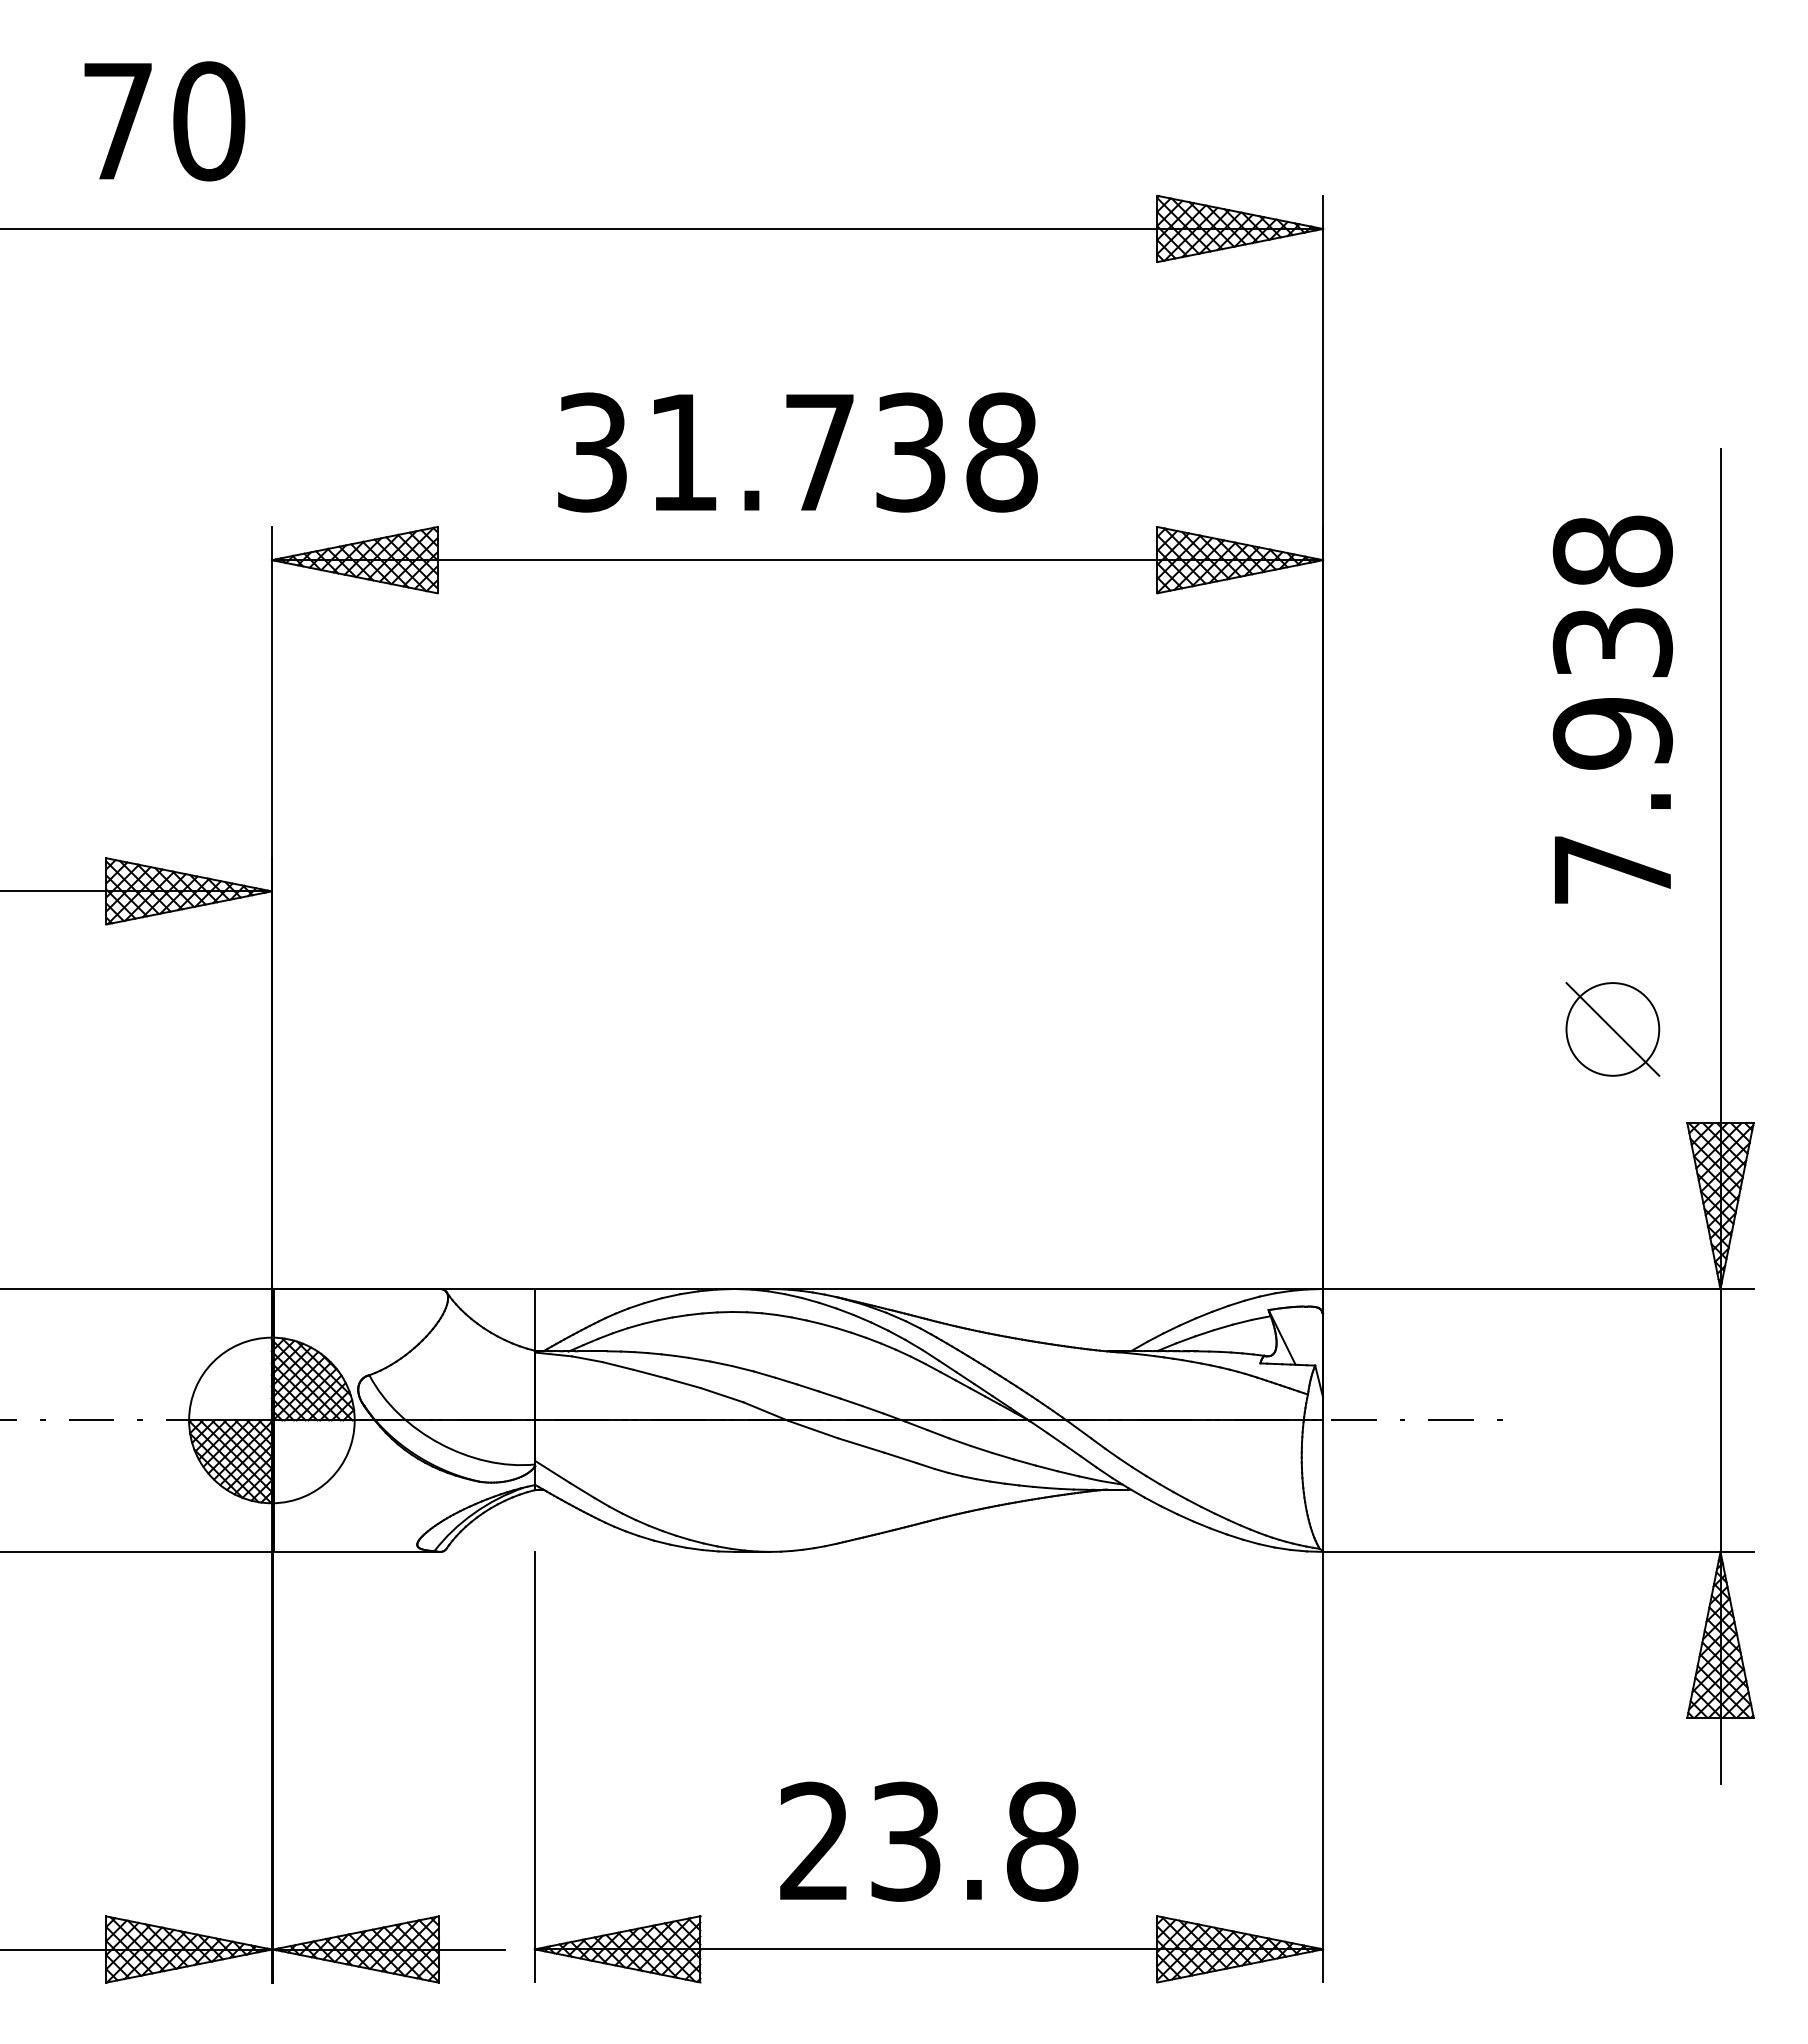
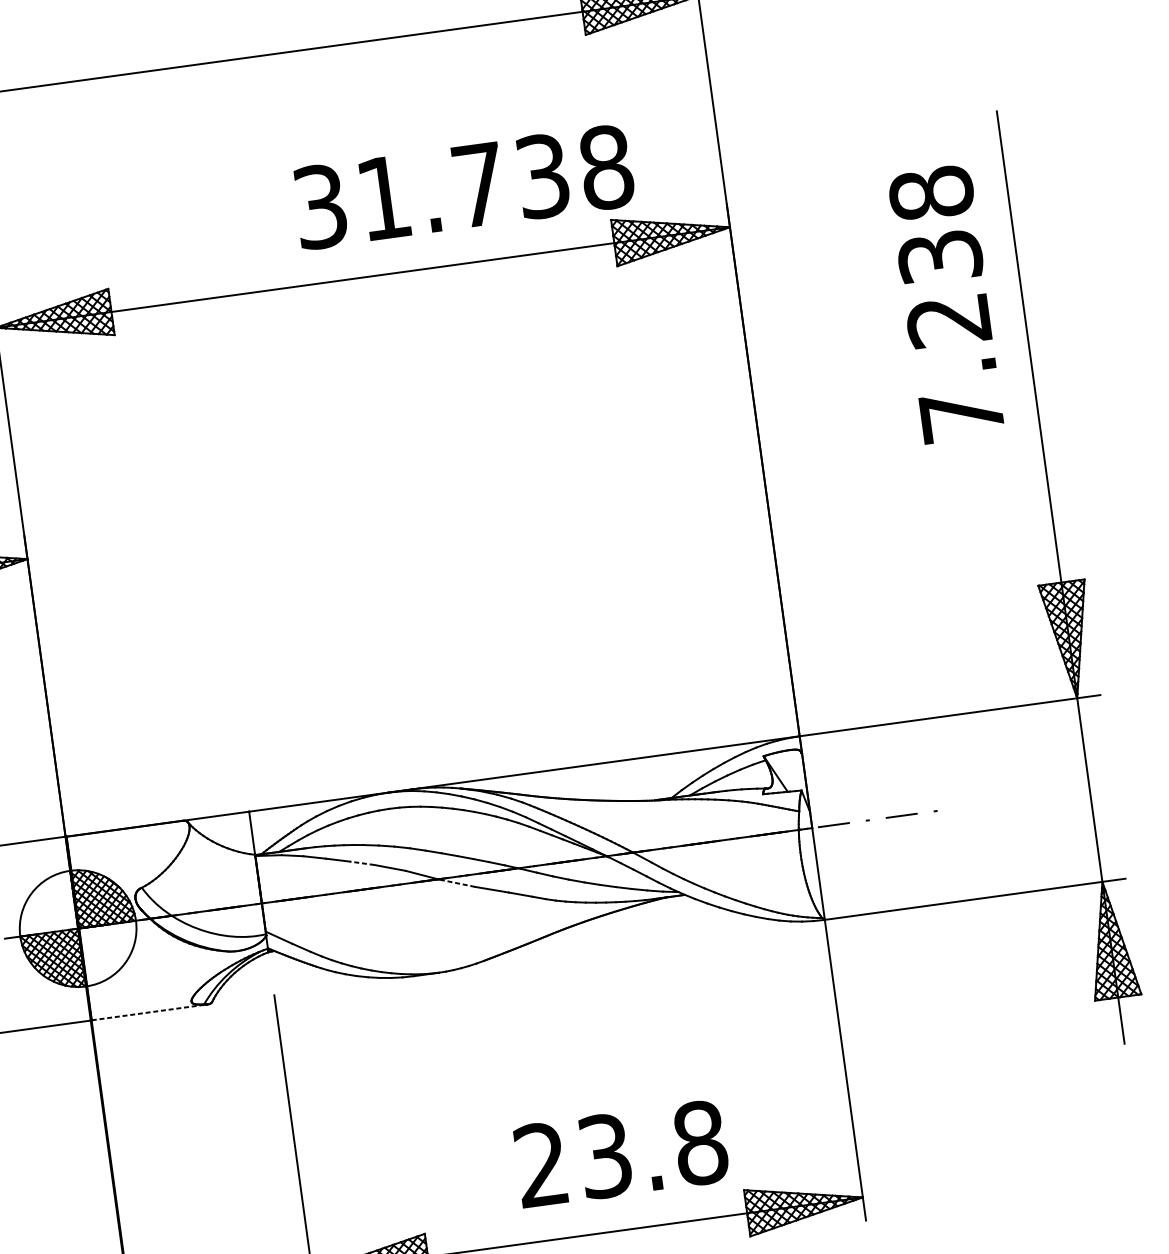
text: (797, 452) -> (463, 187), moved
text: (1612, 733) -> (948, 320), 7.938 -> 7.238
part: (1612, 1029) -> (976, 527), removed
line: (683, 1383) -> (362, 863), solid -> dashed
line: (812, 1429) -> (456, 883), solid -> dashed
line: (357, 1551) -> (150, 1011), solid -> dashed
text: (929, 1841) -> (621, 1153), moved

